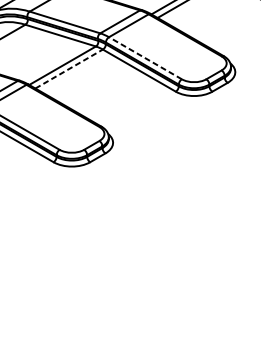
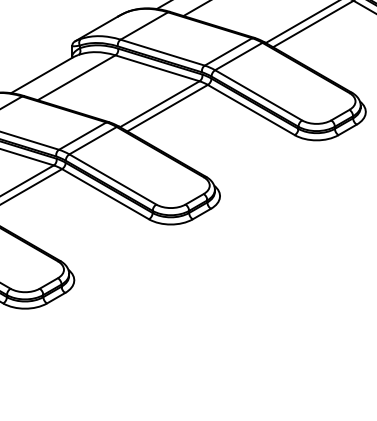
line: (145, 58) -> (258, 95), dashed -> solid
line: (69, 68) -> (168, 107), dashed -> solid

